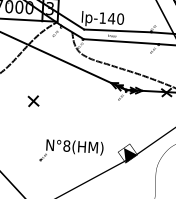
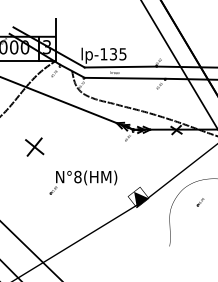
text: (115, 19) -> (117, 54), lp-140 -> lp-135
part: (33, 100) -> (34, 146), size x1.6
part: (71, 151) -> (83, 182), moved

